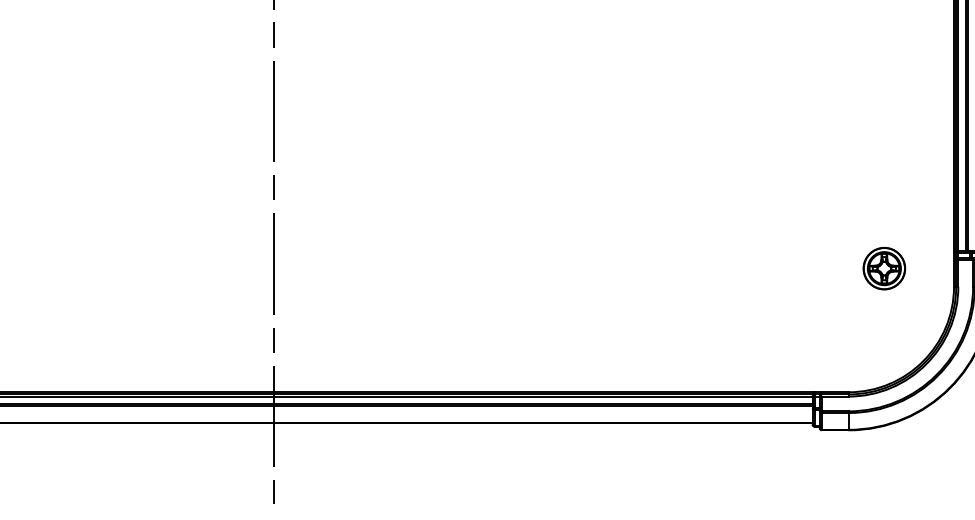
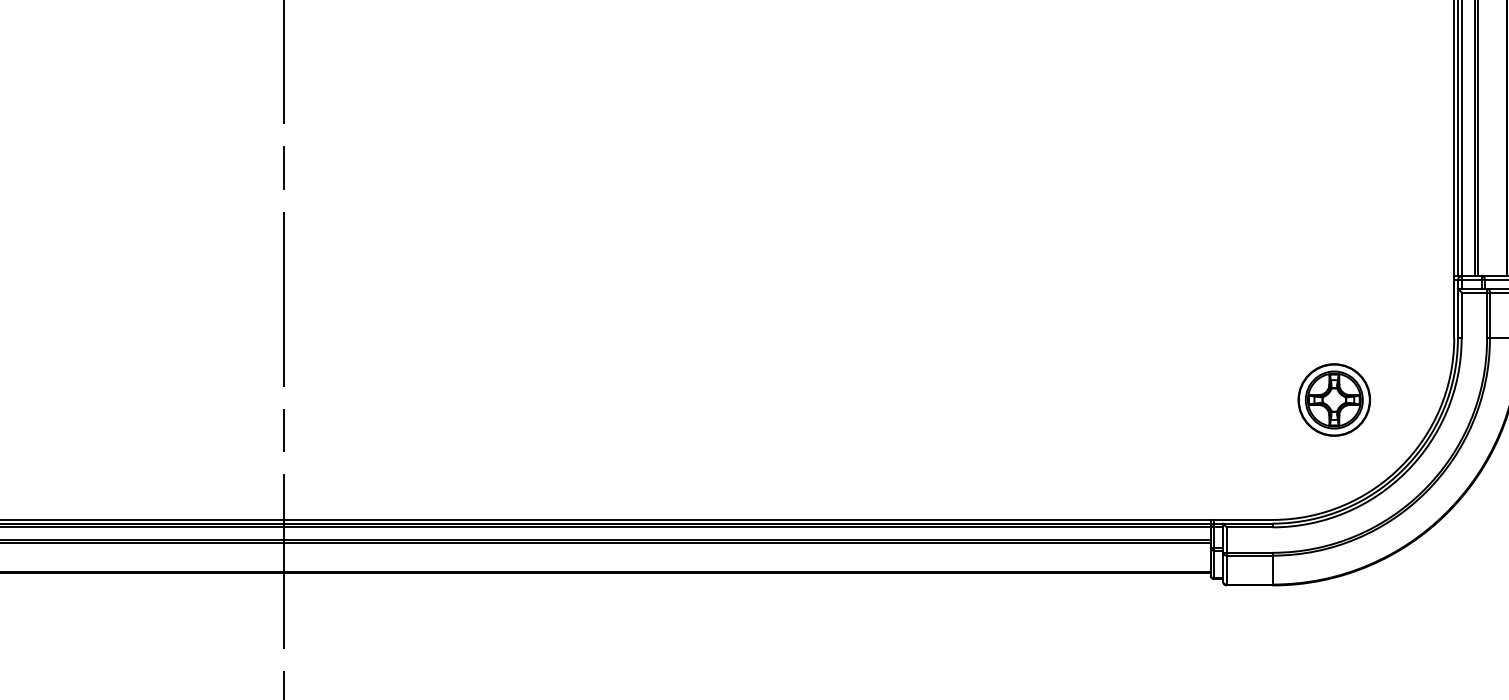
part: (884, 268) -> (1334, 399), moved

